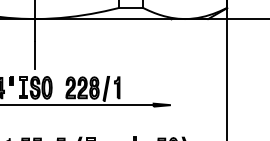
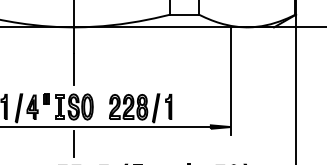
line: (170, 65) -> (230, 81), added
line: (34, 119) -> (73, 143), added

